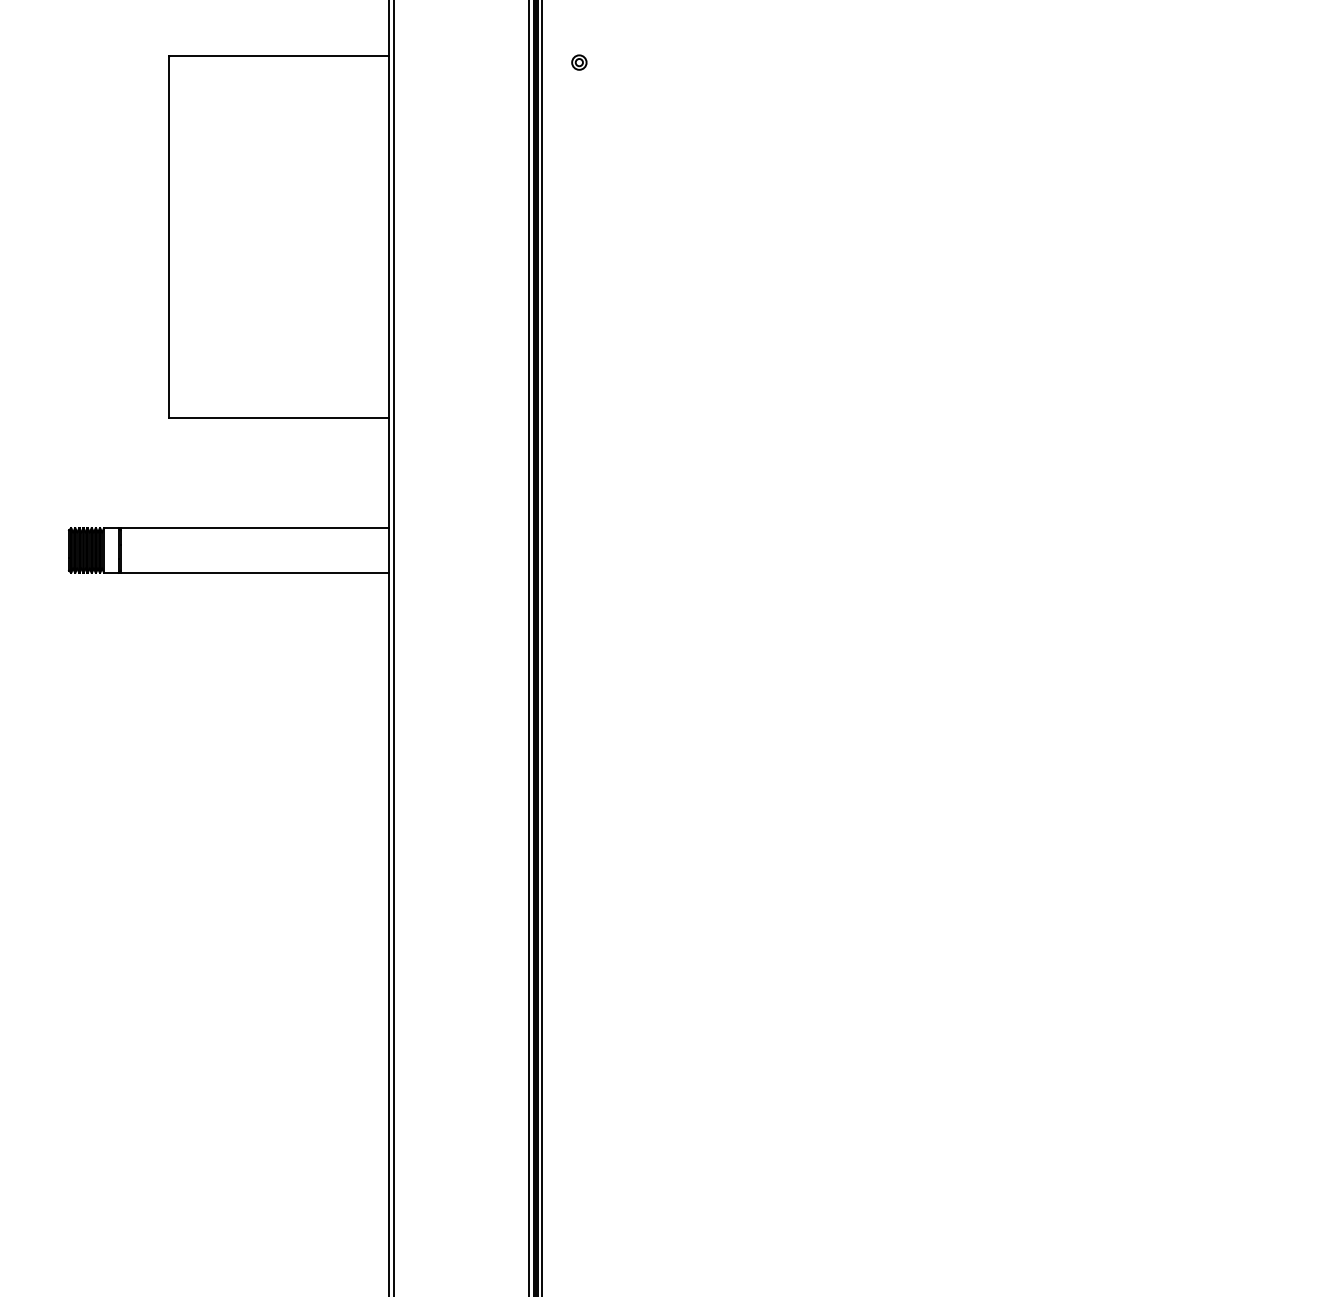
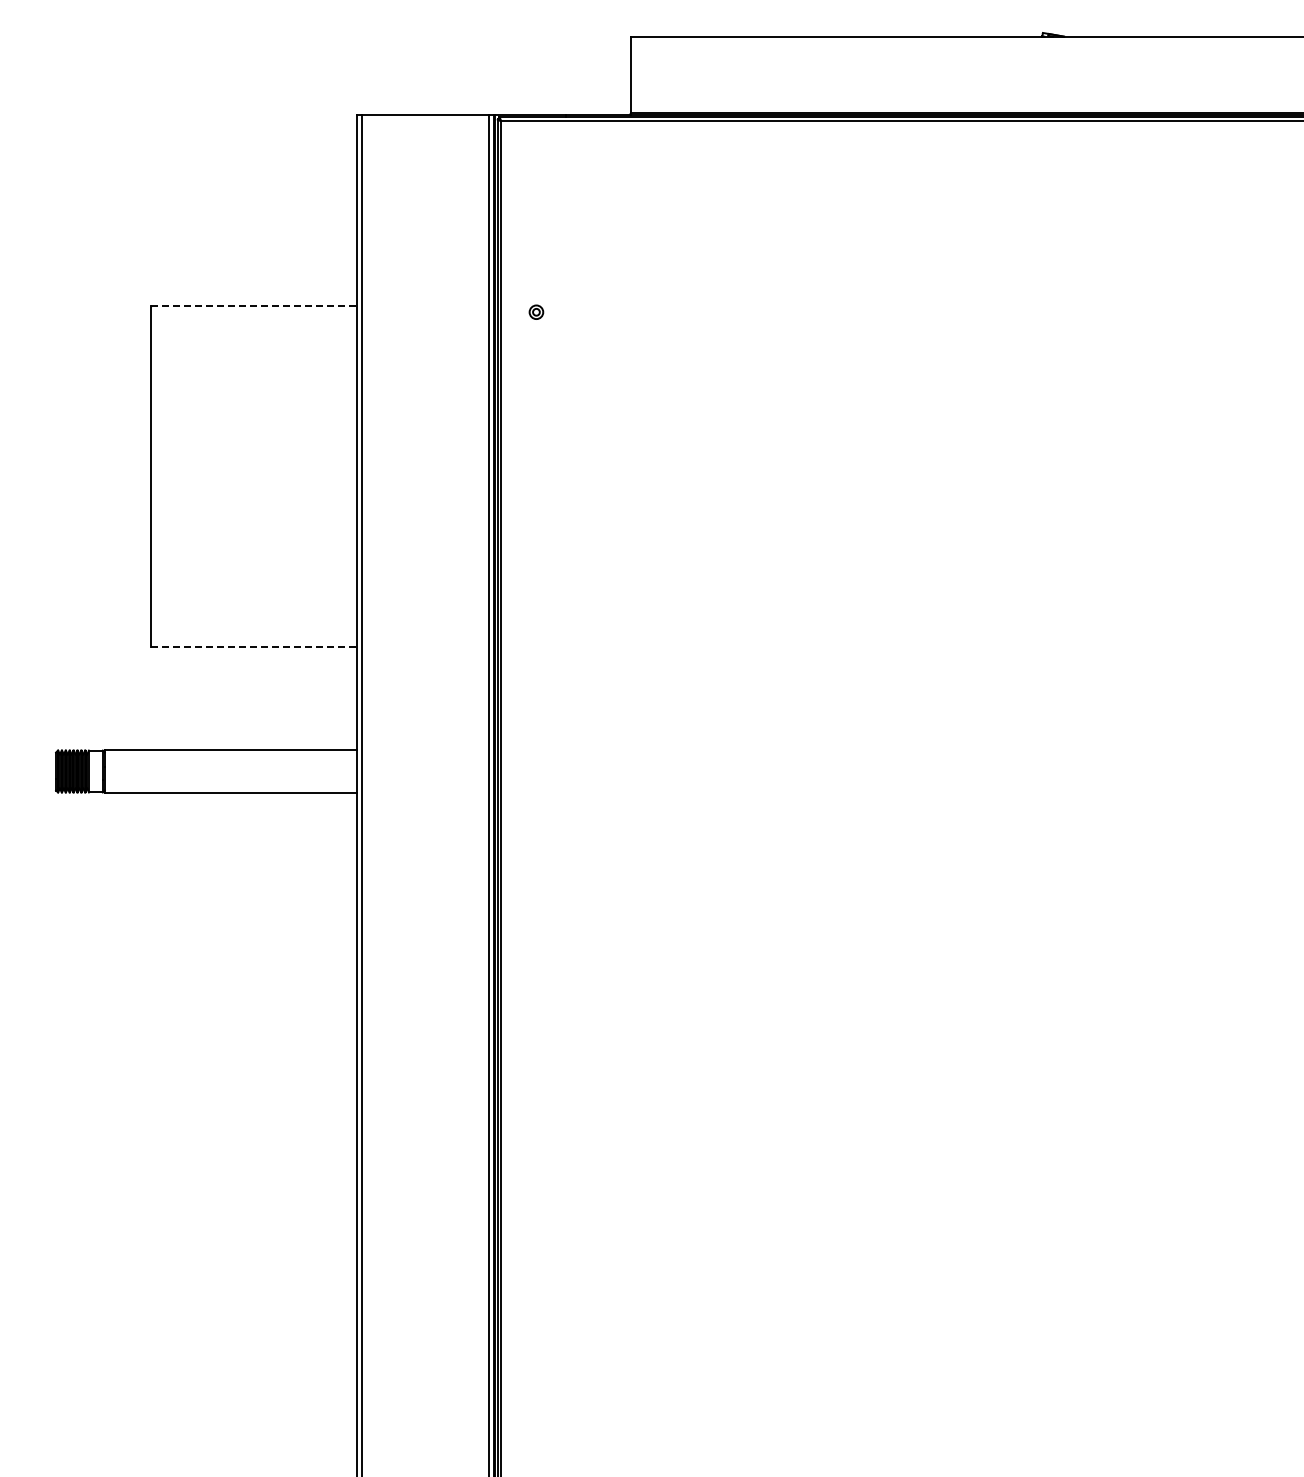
line: (279, 56) -> (254, 306), solid -> dashed
line: (279, 417) -> (254, 646), solid -> dashed

